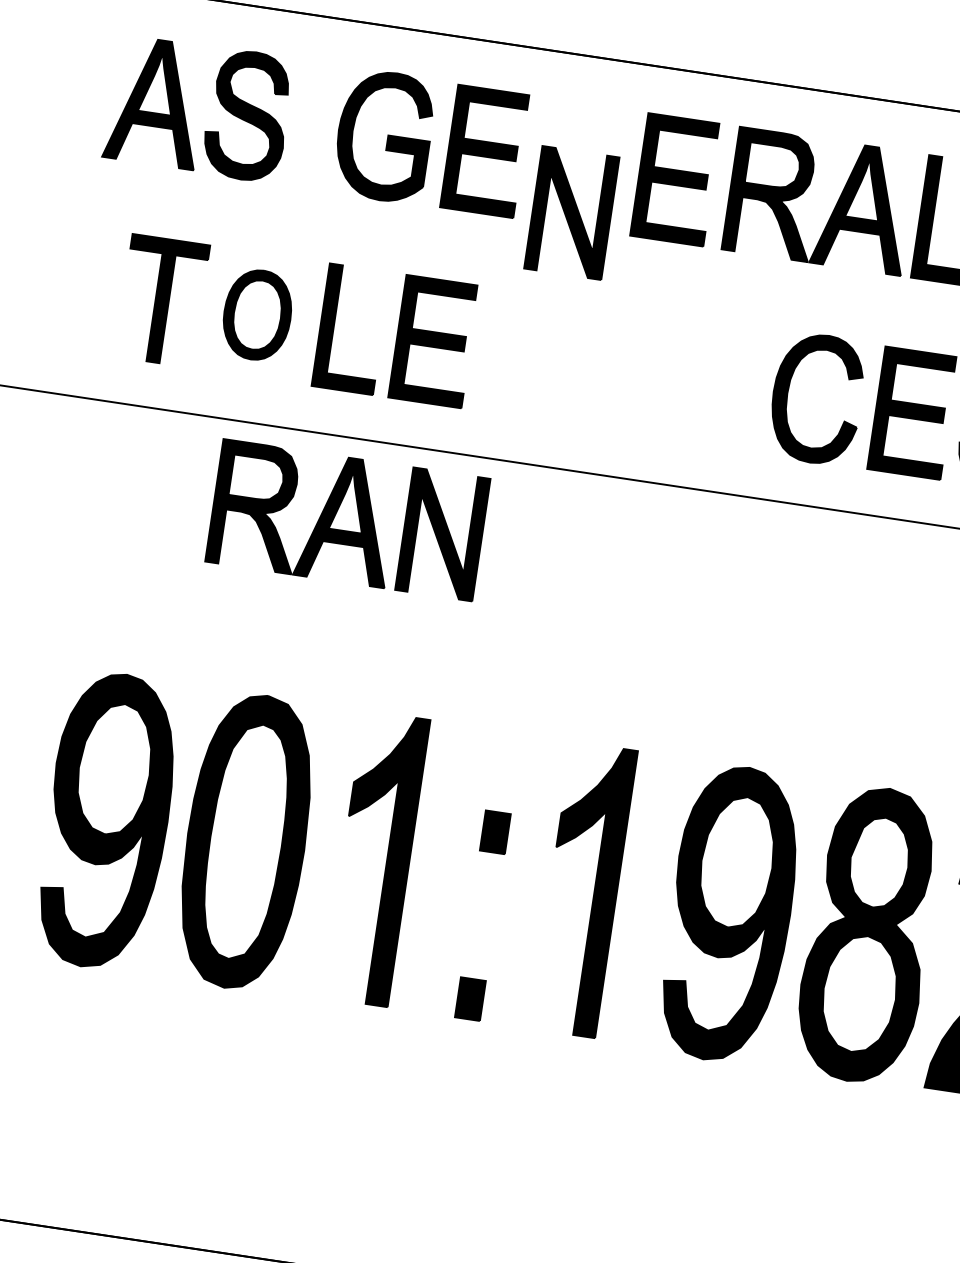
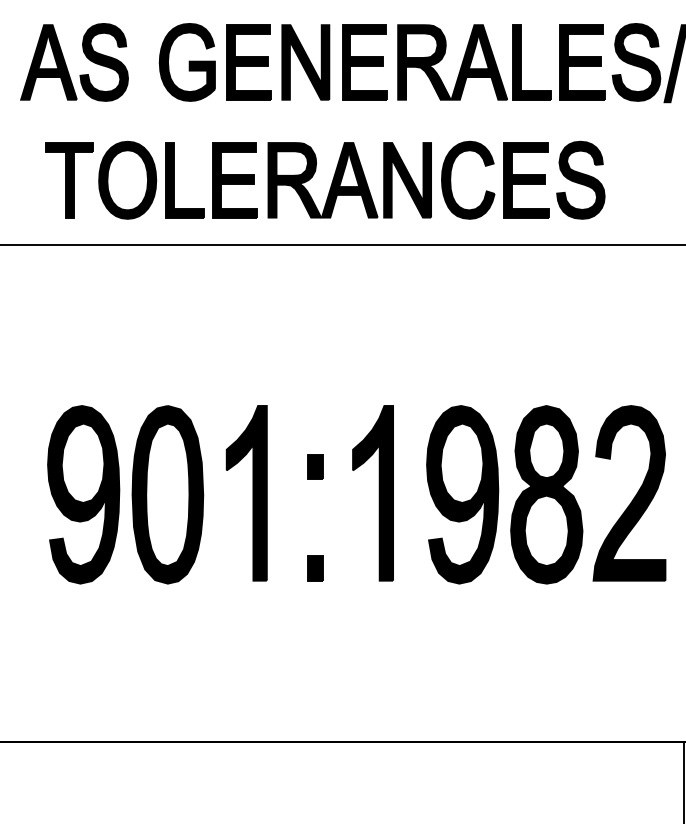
part: (571, 212) -> (305, 62), moved
part: (257, 313) -> (127, 179), size x1.43
part: (347, 520) -> (349, 180), moved

